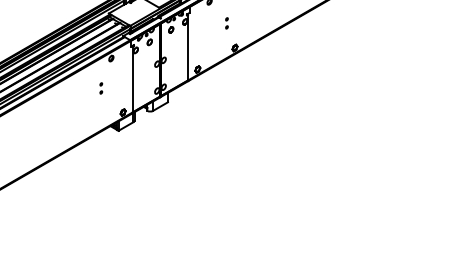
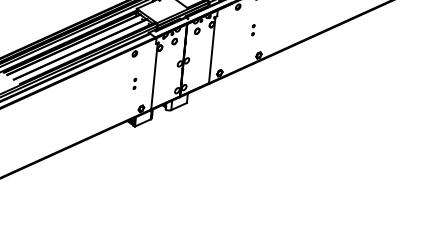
part: (101, 88) -> (135, 84), moved

